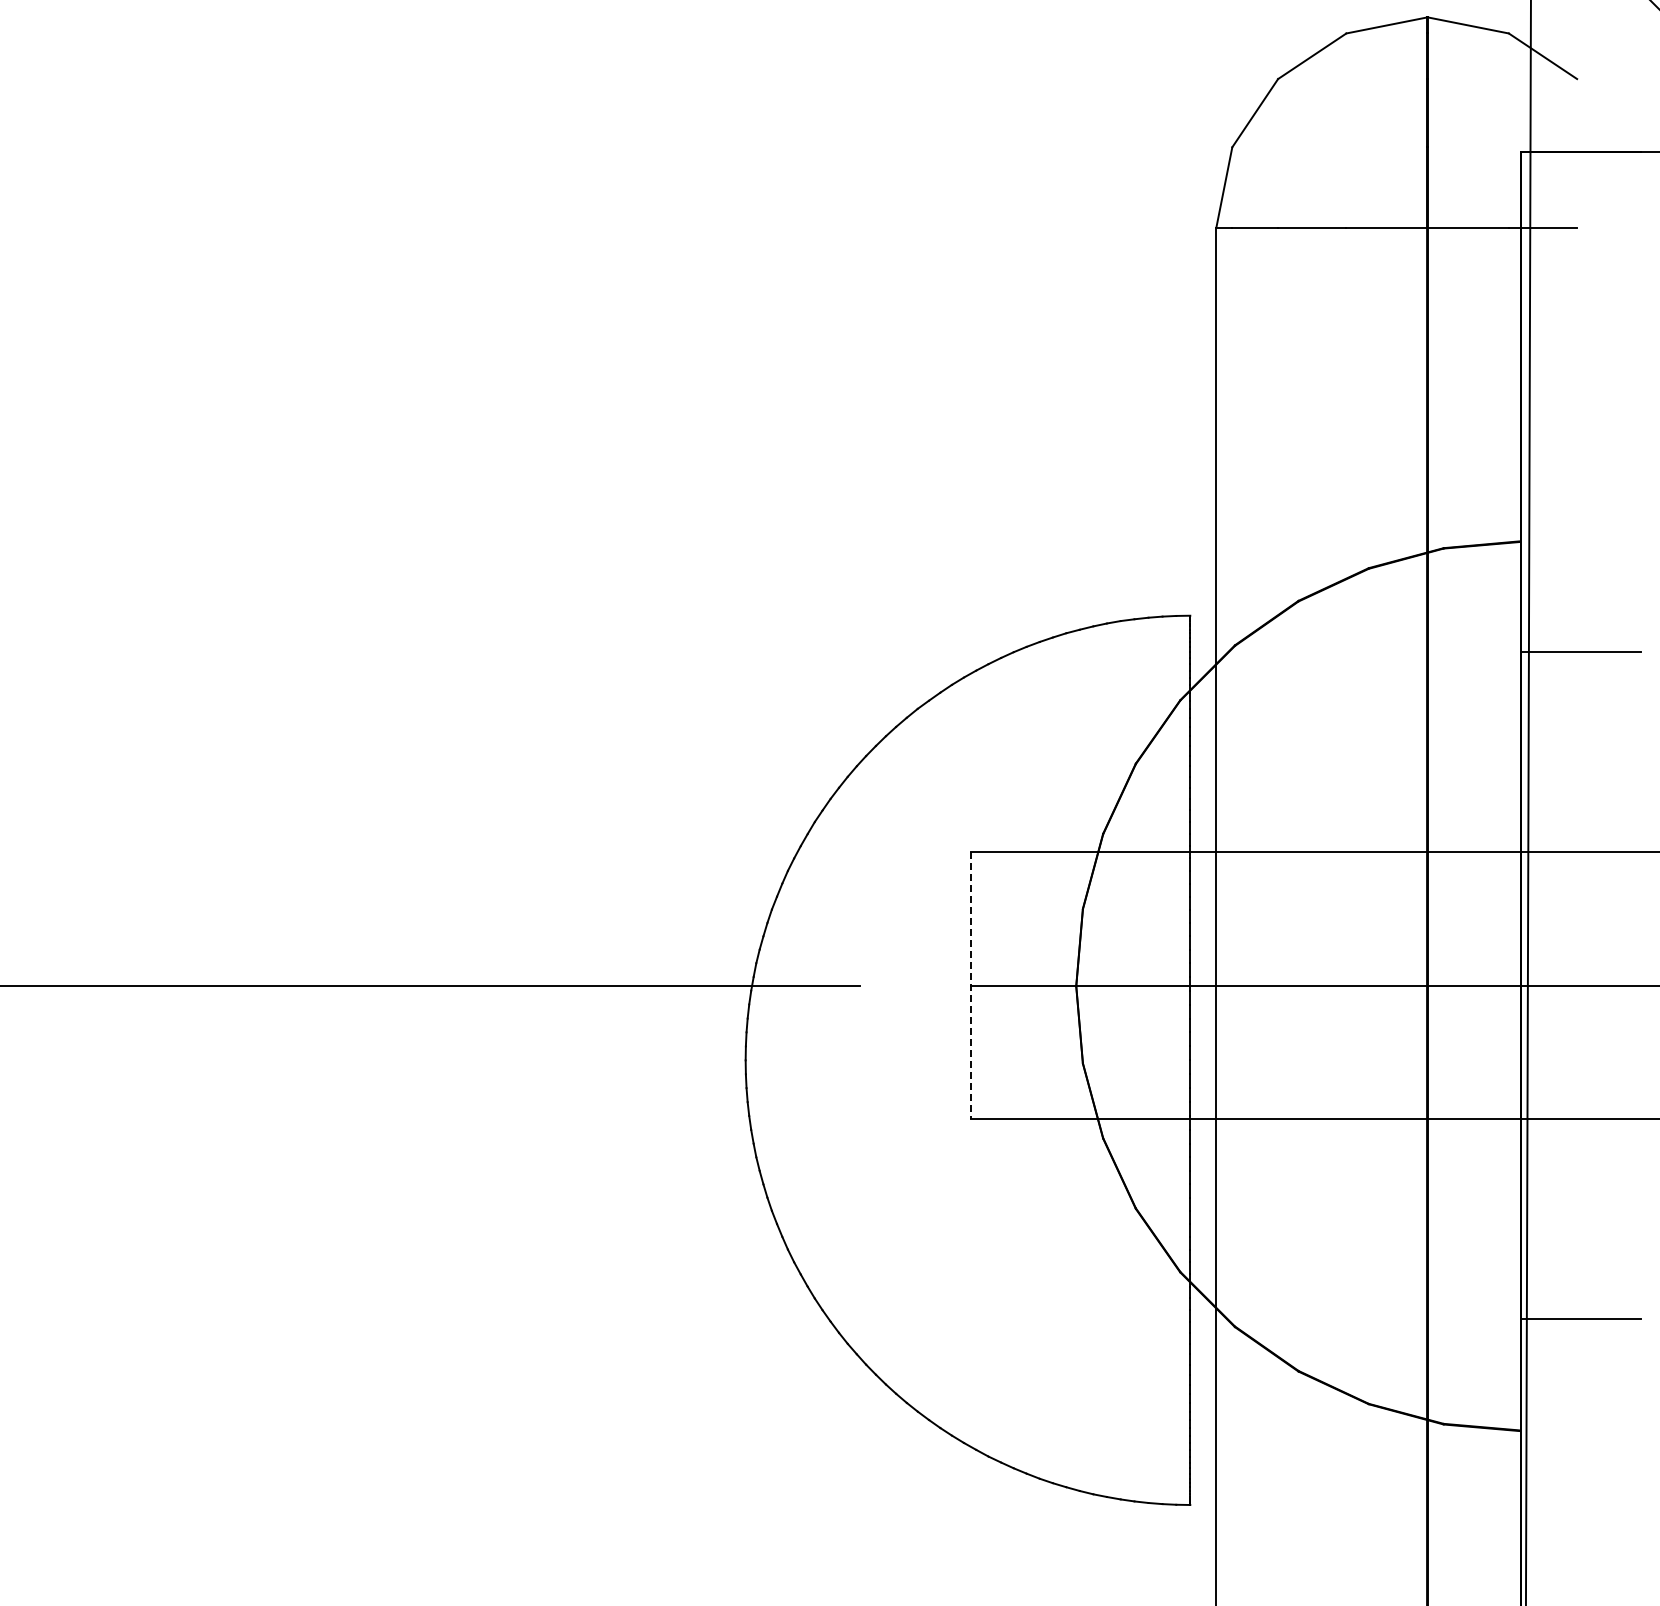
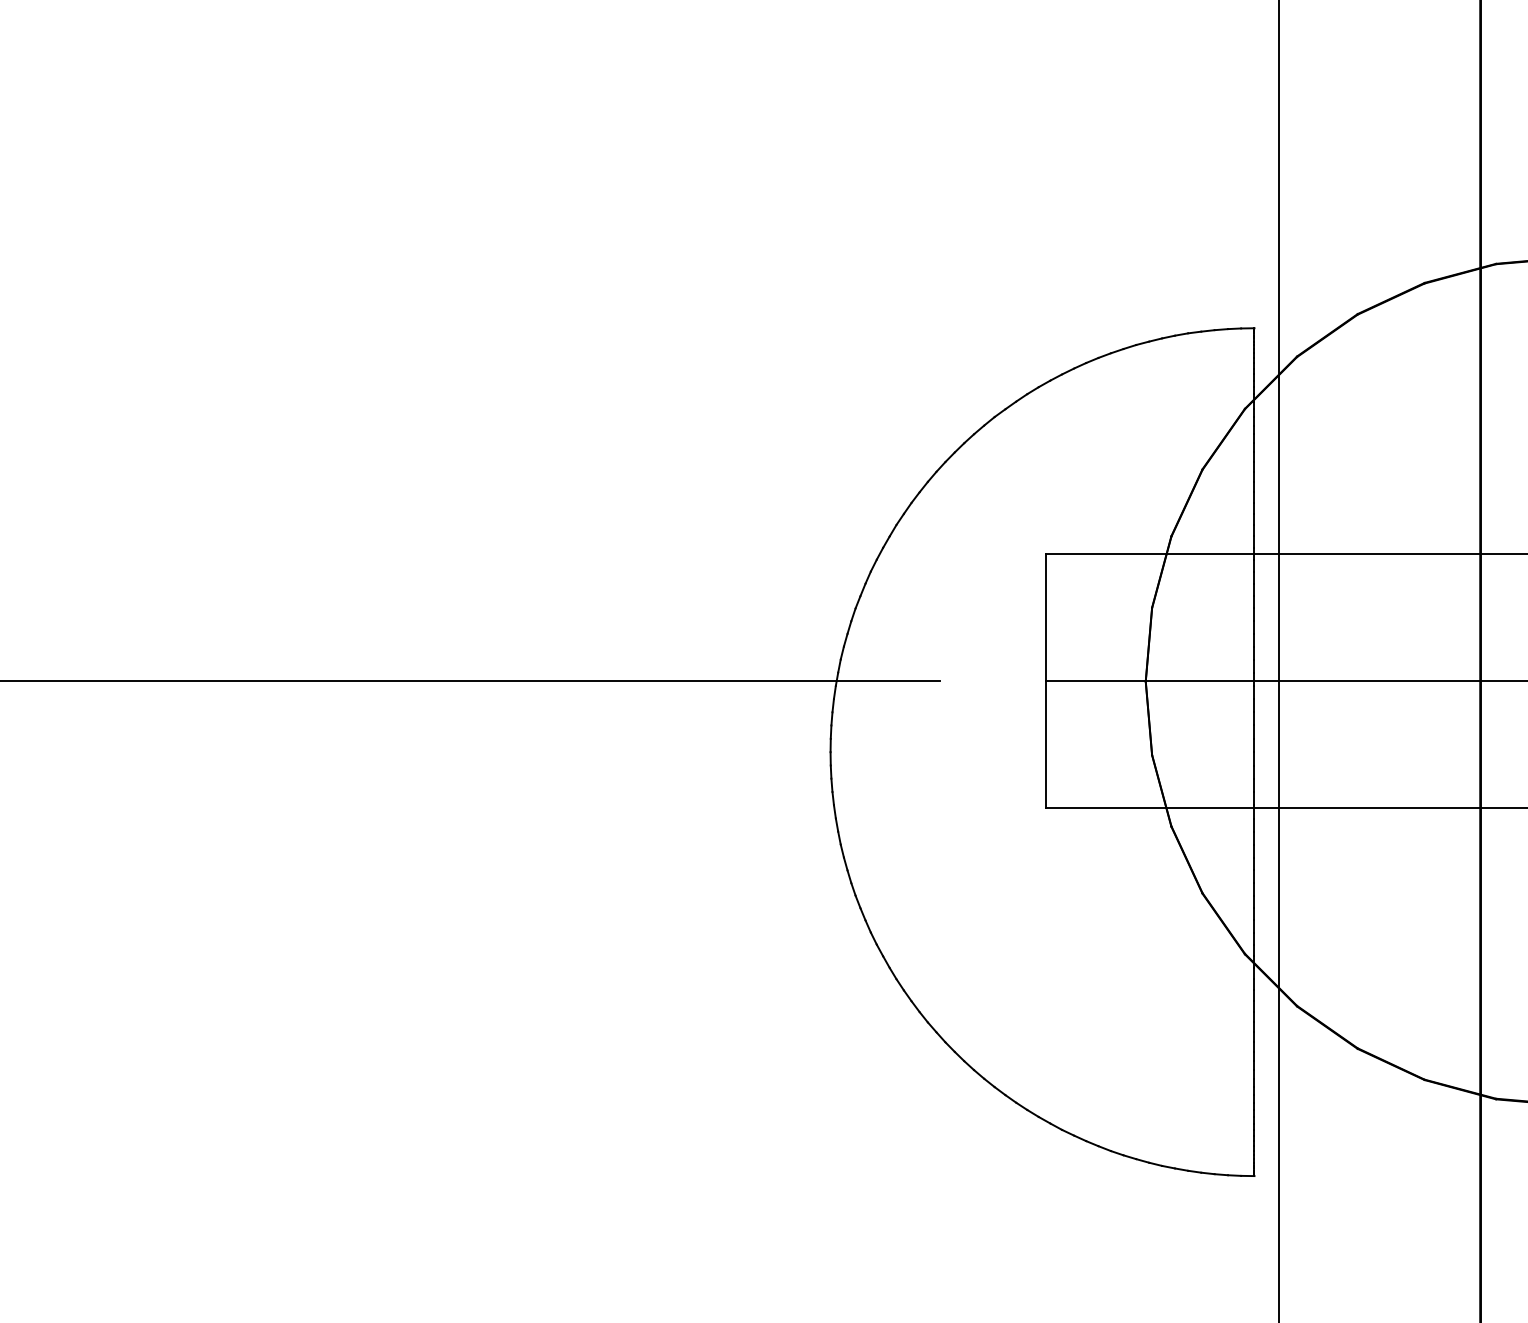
line: (971, 986) -> (1045, 681), dashed -> solid

